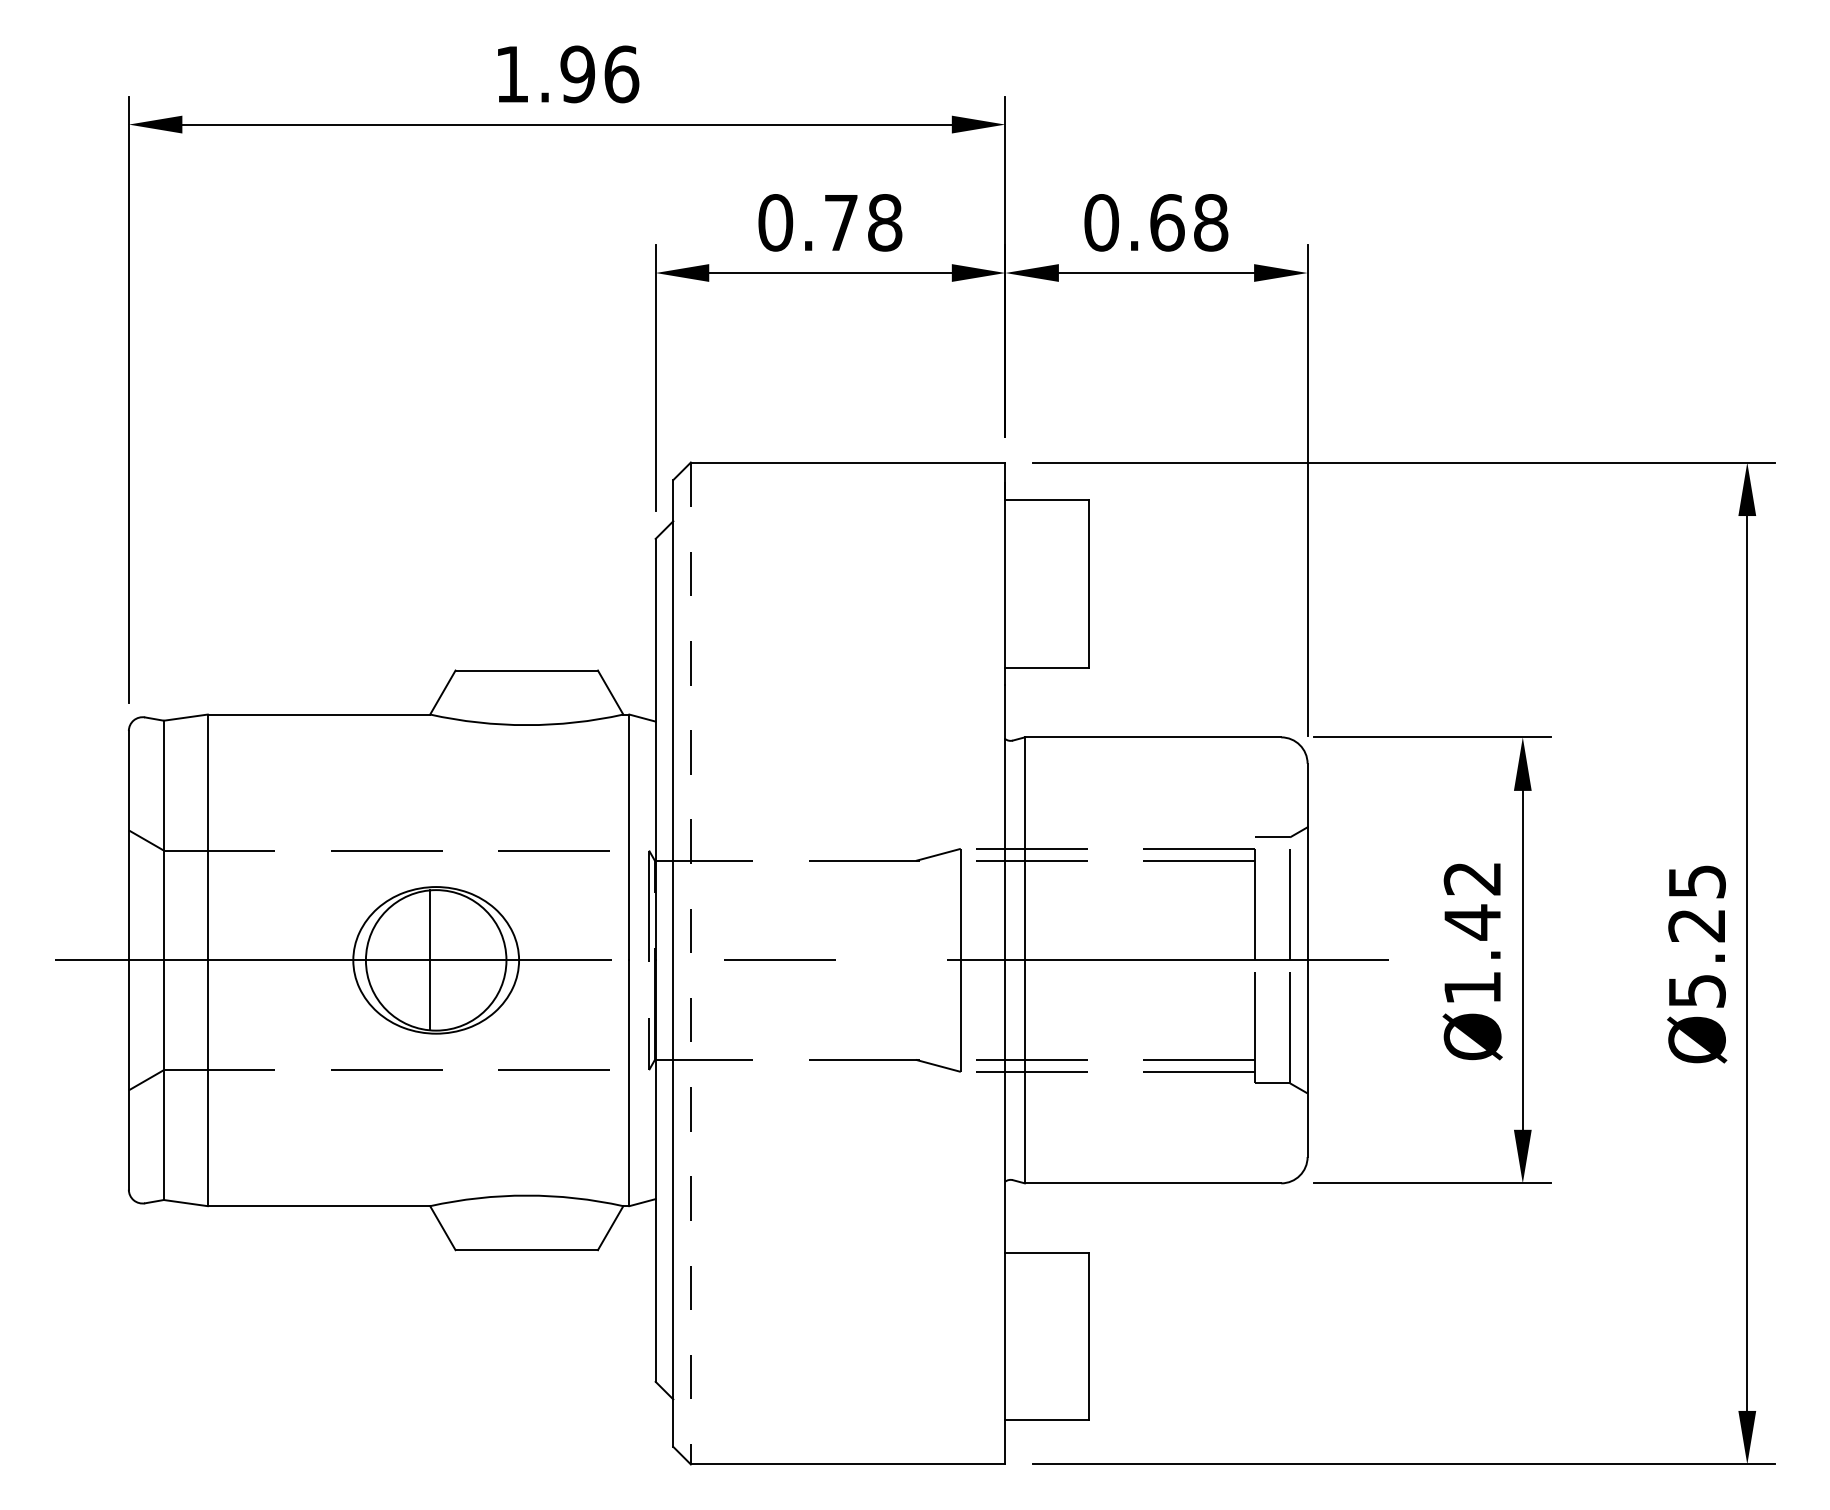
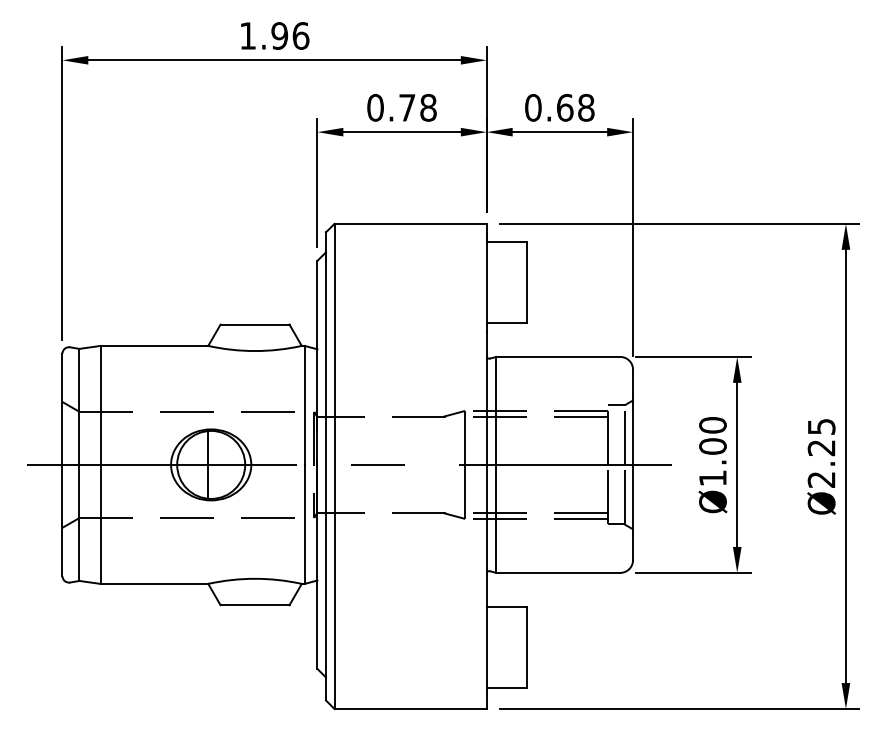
text: (1471, 901) -> (712, 436), Ø1.42 -> Ø1.00
line: (690, 963) -> (334, 466), dashed -> solid
text: (1696, 990) -> (821, 479), Ø5.25 -> Ø2.25

